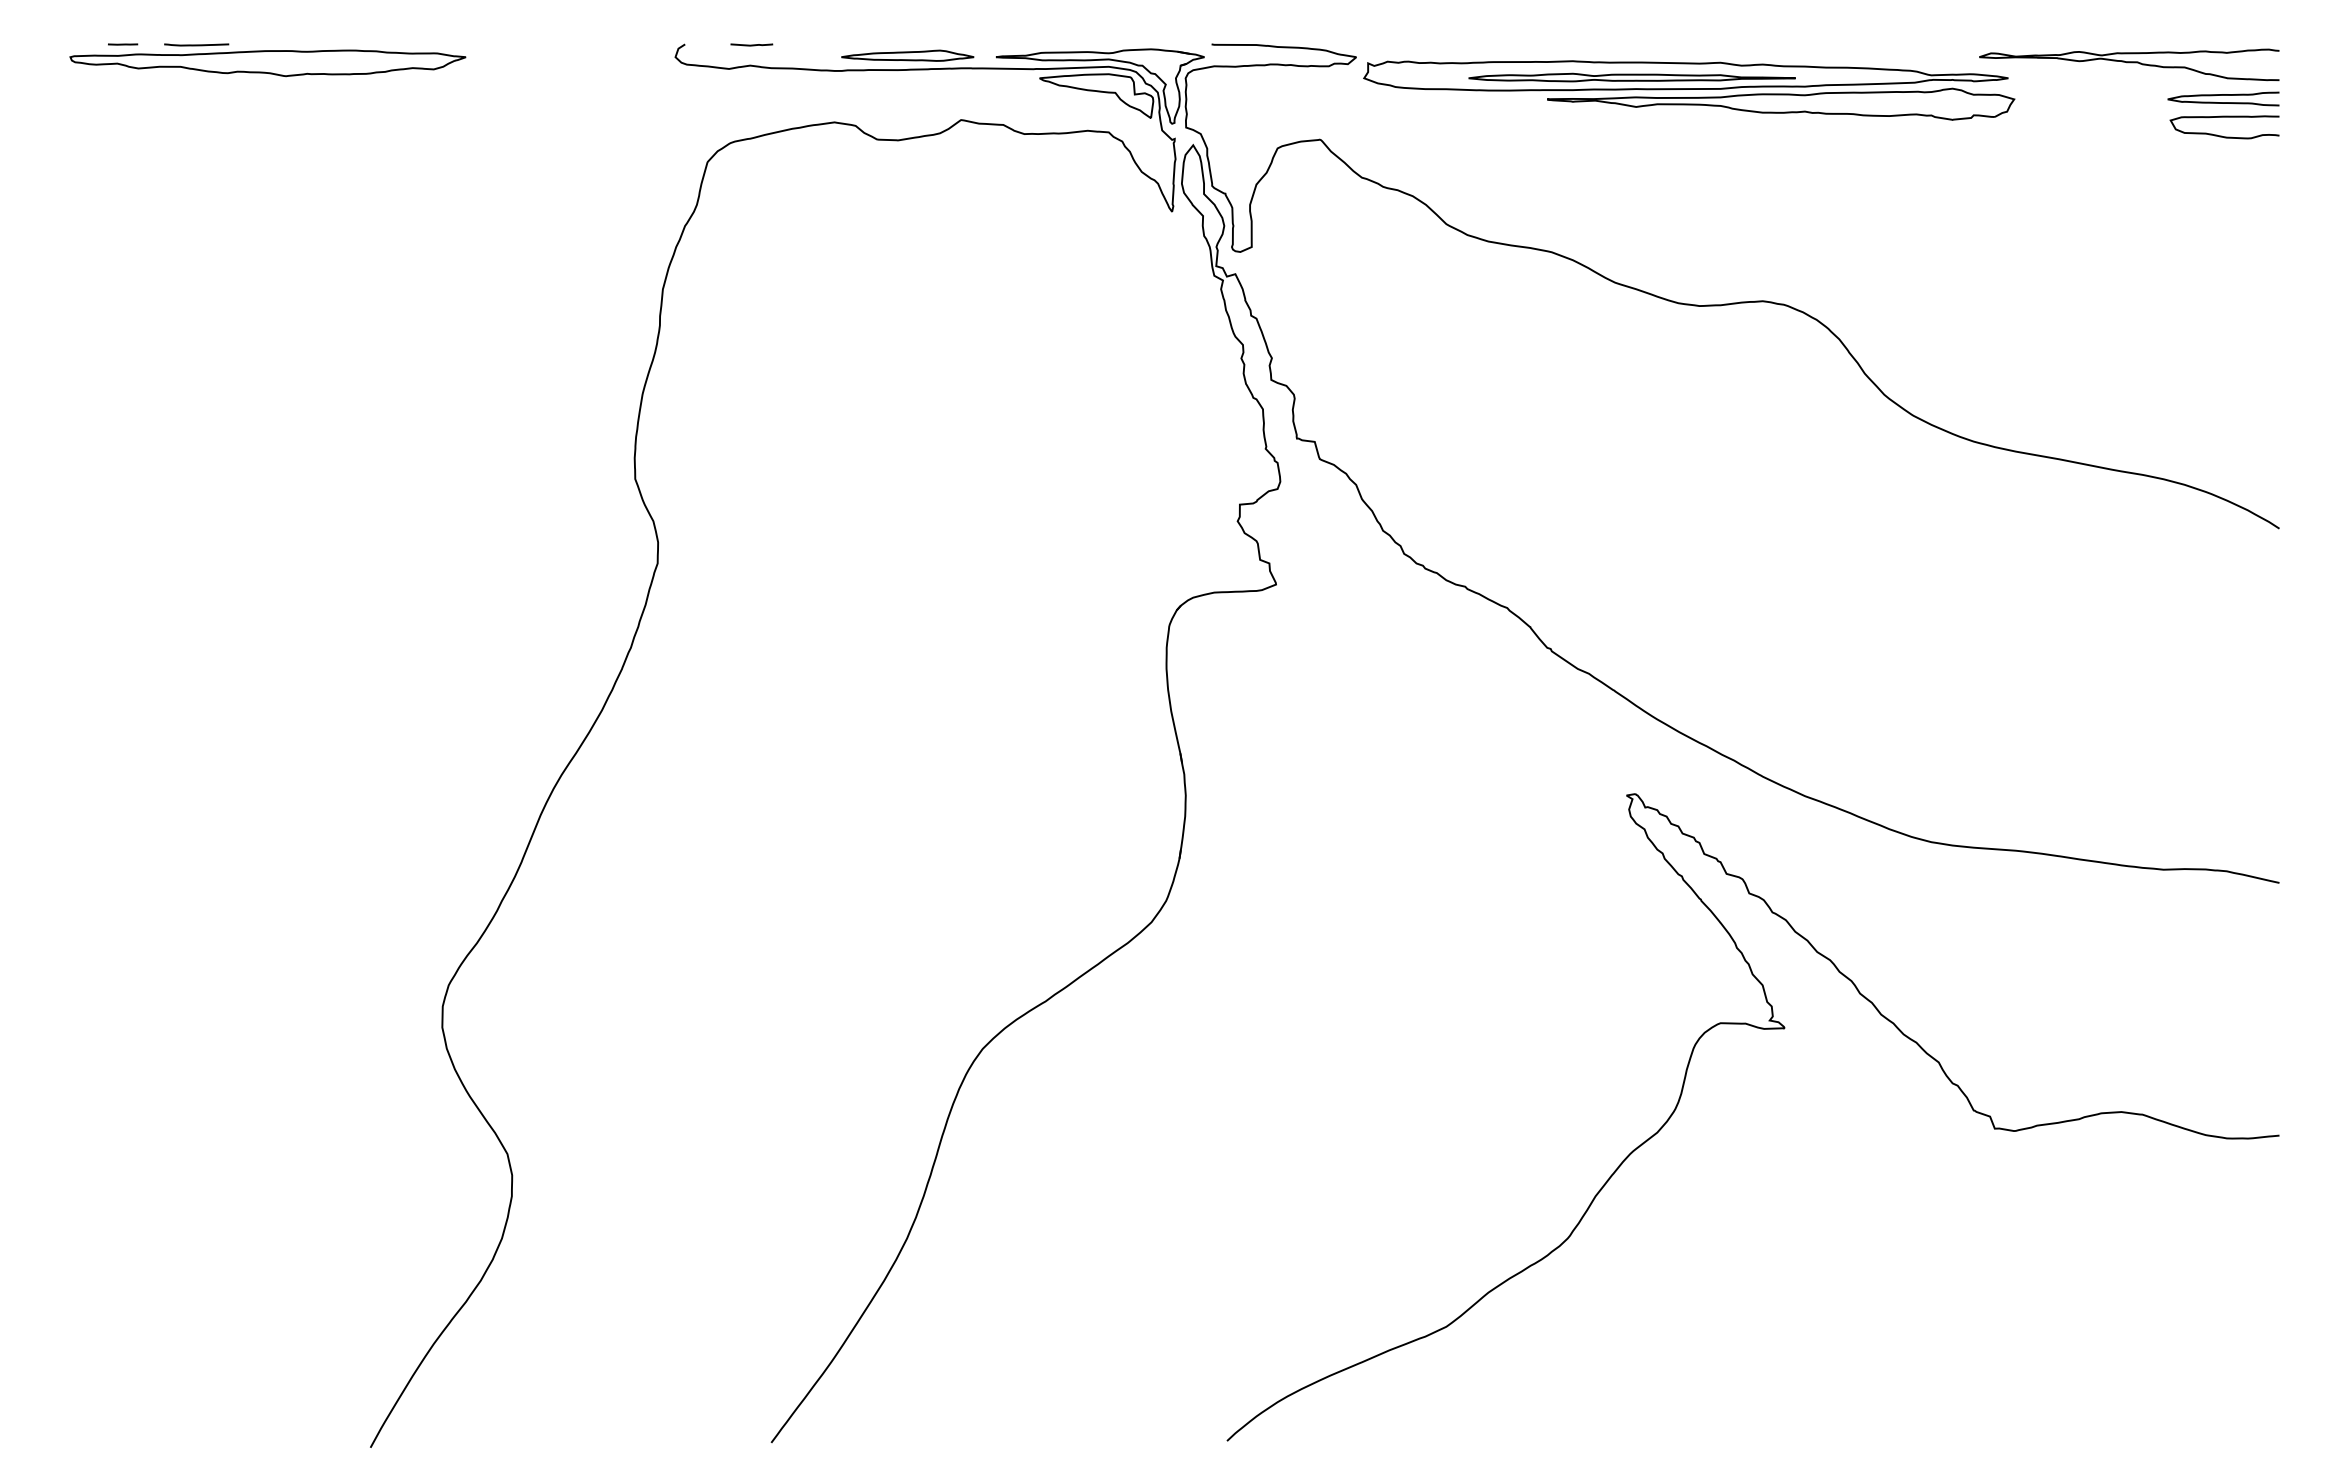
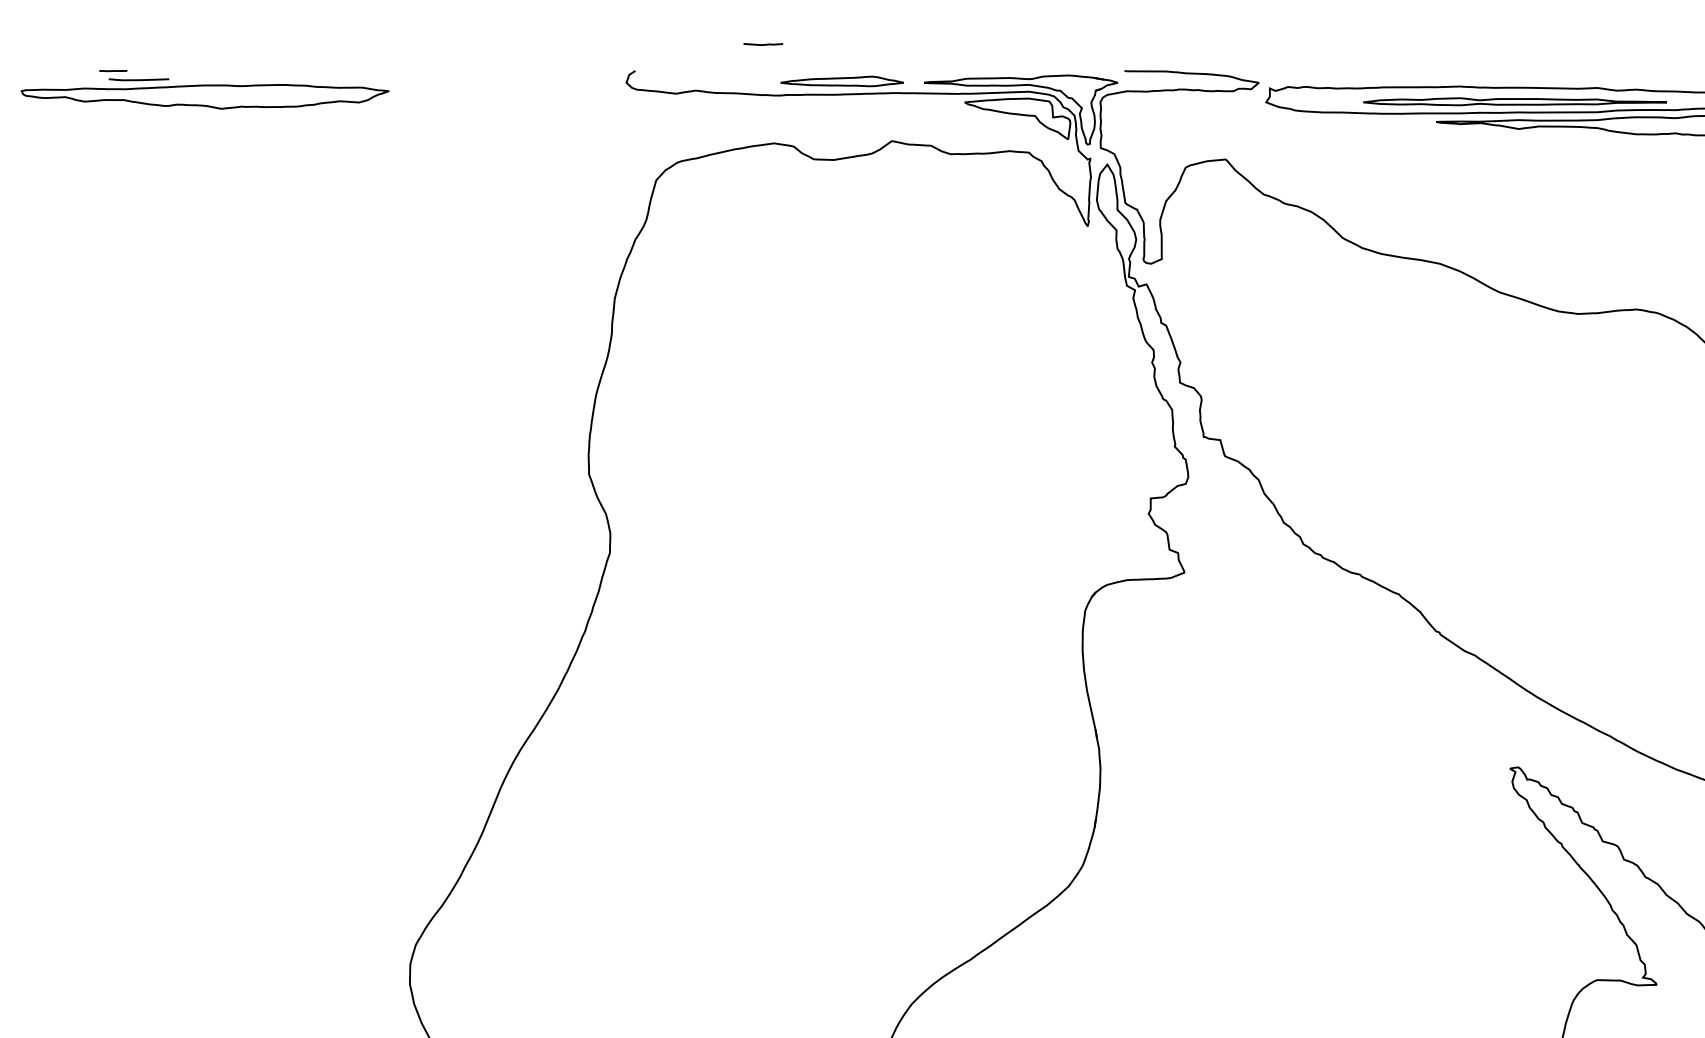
line: (751, 44) -> (763, 44), moved
part: (267, 60) -> (204, 94), moved

